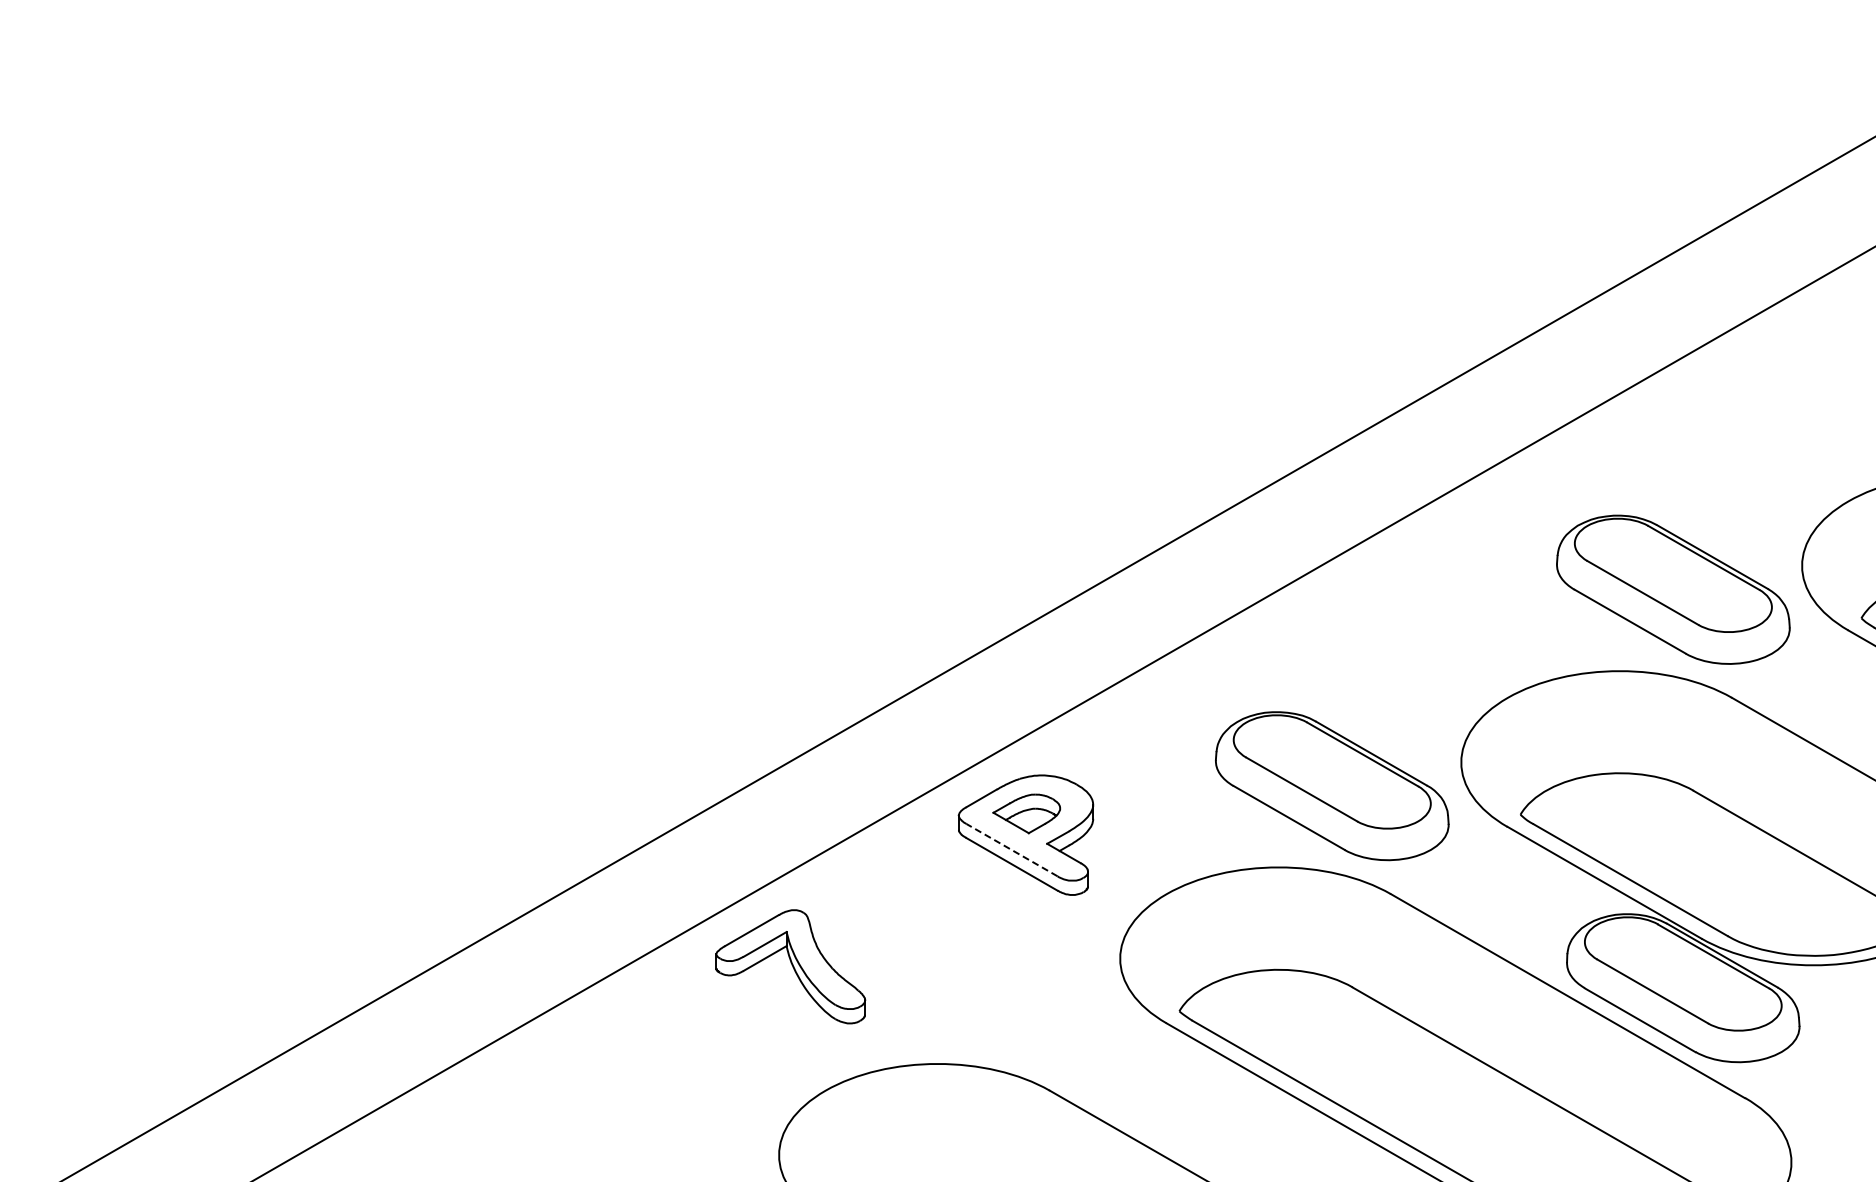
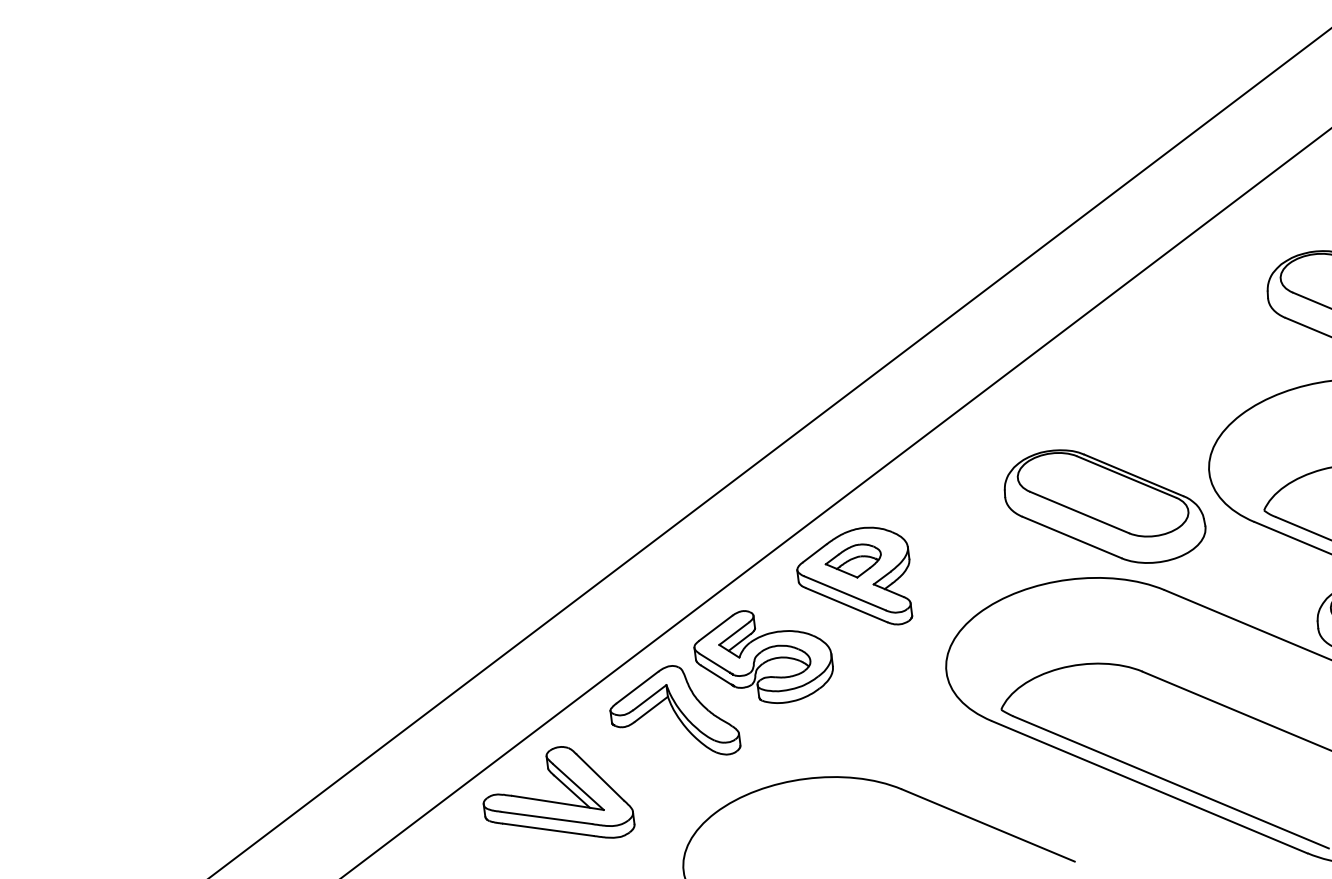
line: (1012, 850) -> (845, 593), dashed -> solid
part: (905, 913) -> (763, 657), added
part: (638, 1053) -> (556, 801), added

